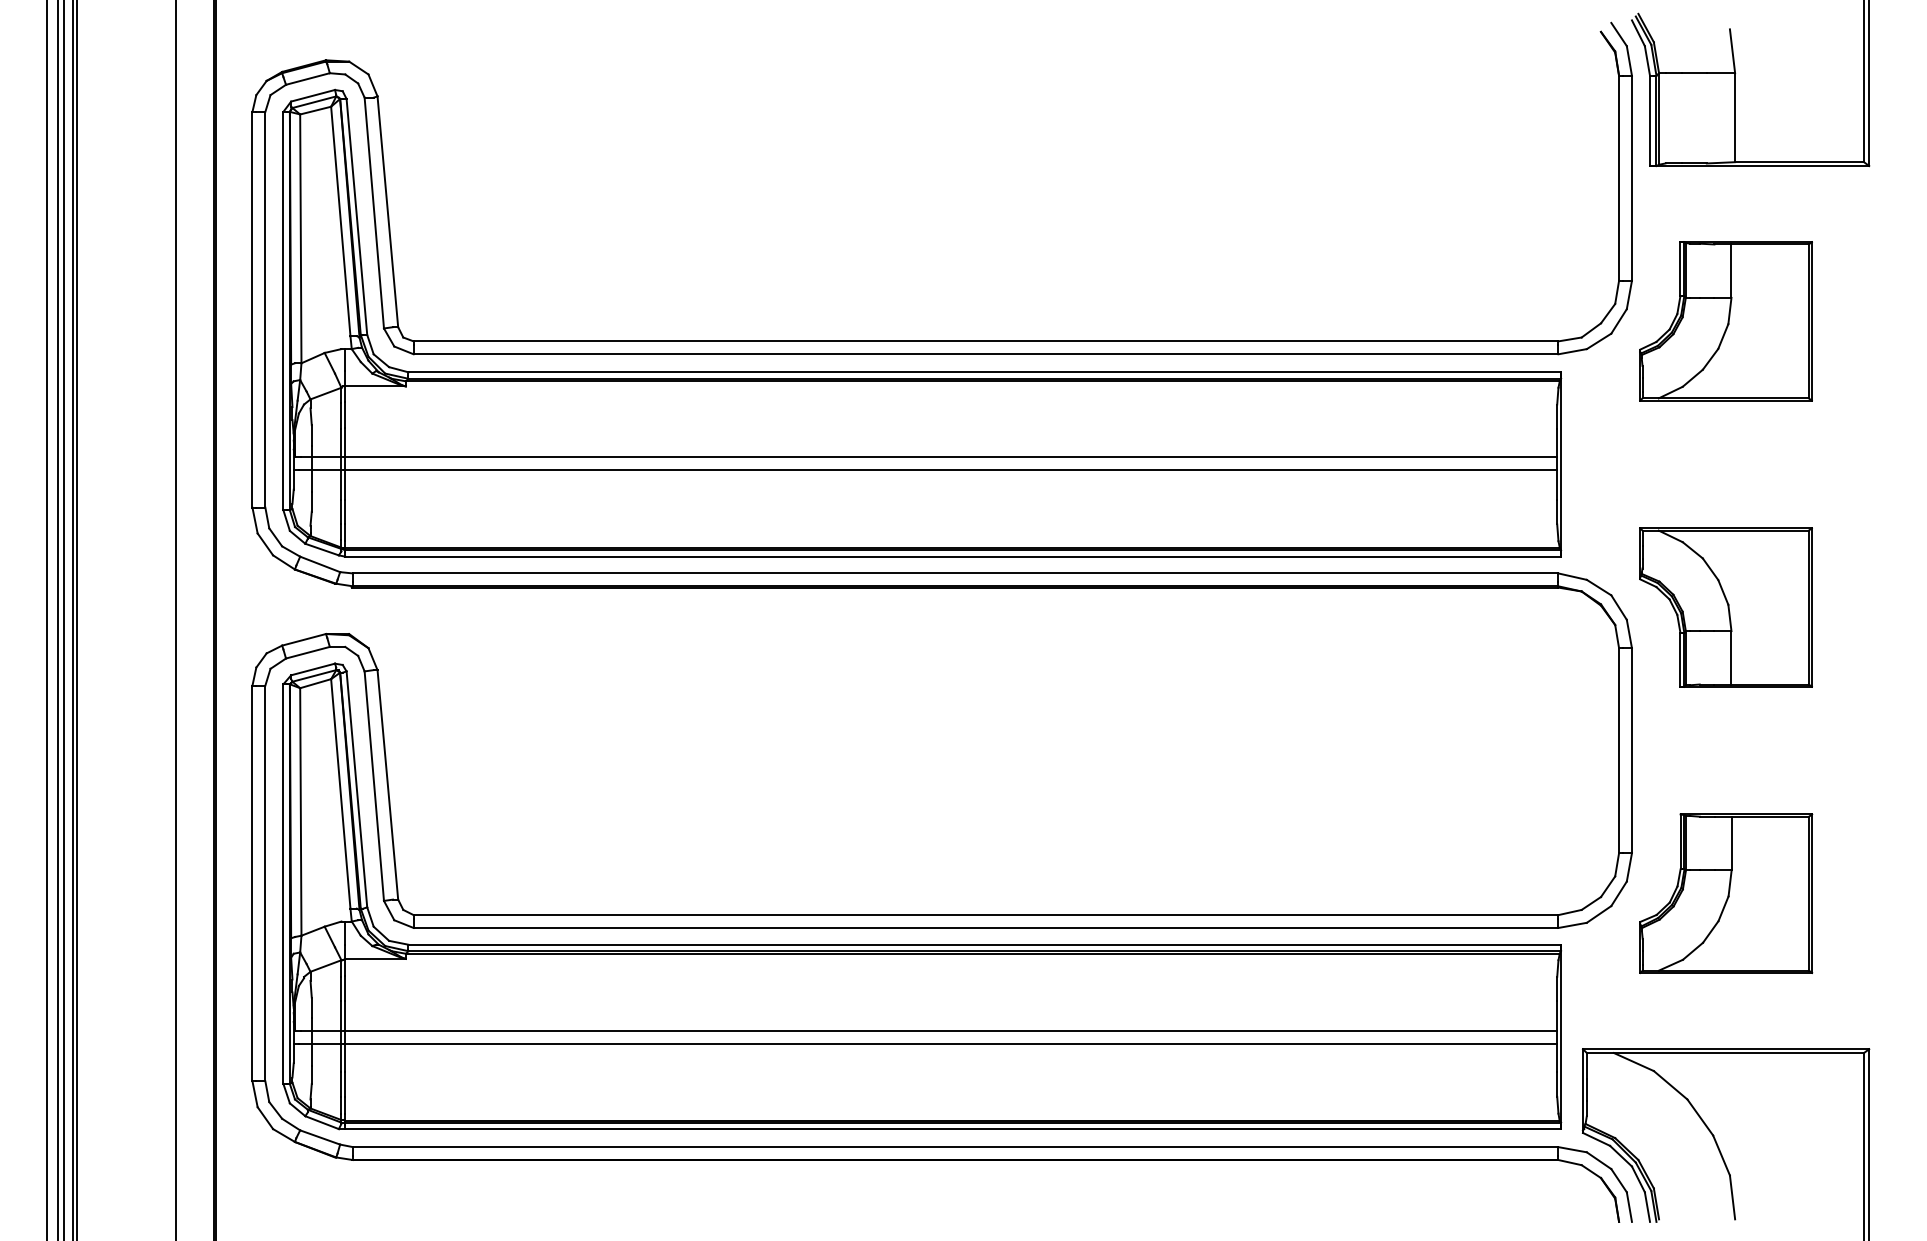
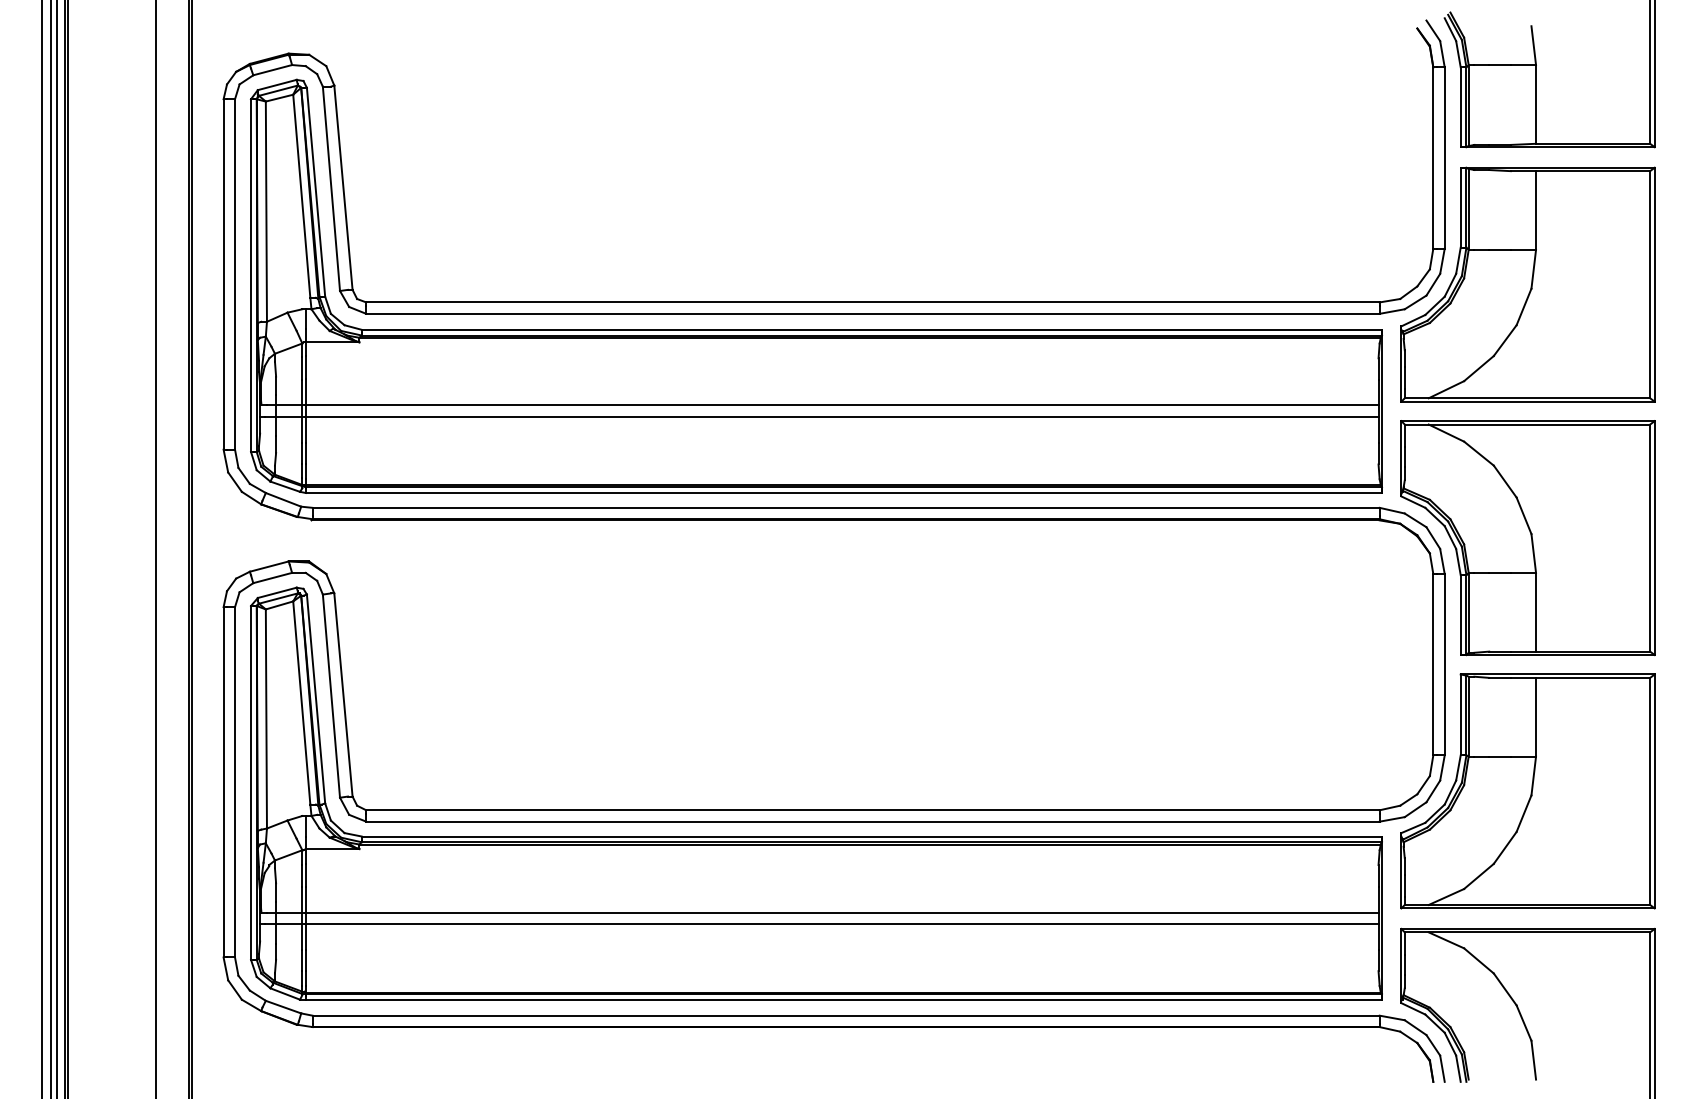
part: (1725, 321) -> (1527, 284), size x1.67
part: (1725, 607) -> (1527, 537), size x1.67
part: (1726, 893) -> (1528, 791), size x1.67

